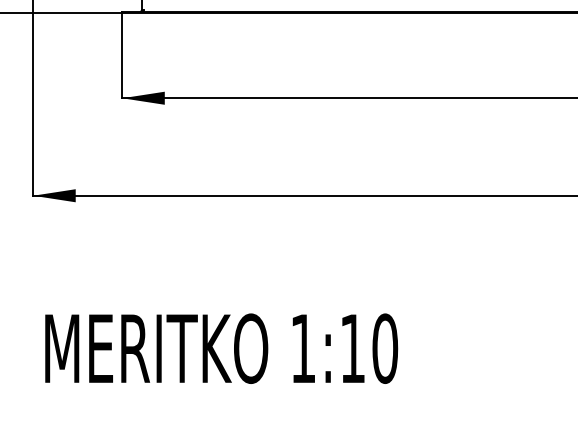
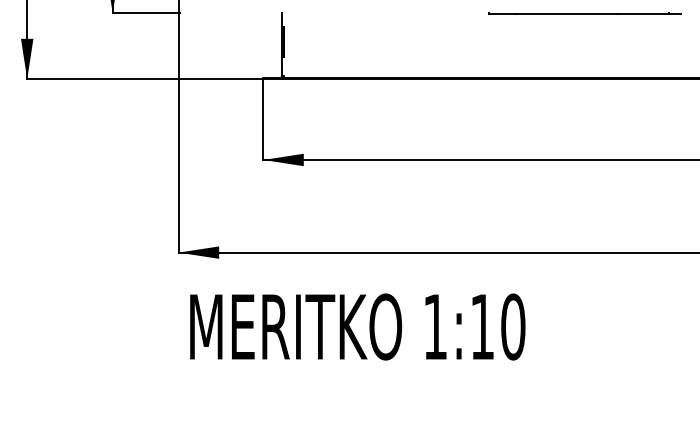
text: (221, 348) -> (357, 326), moved

